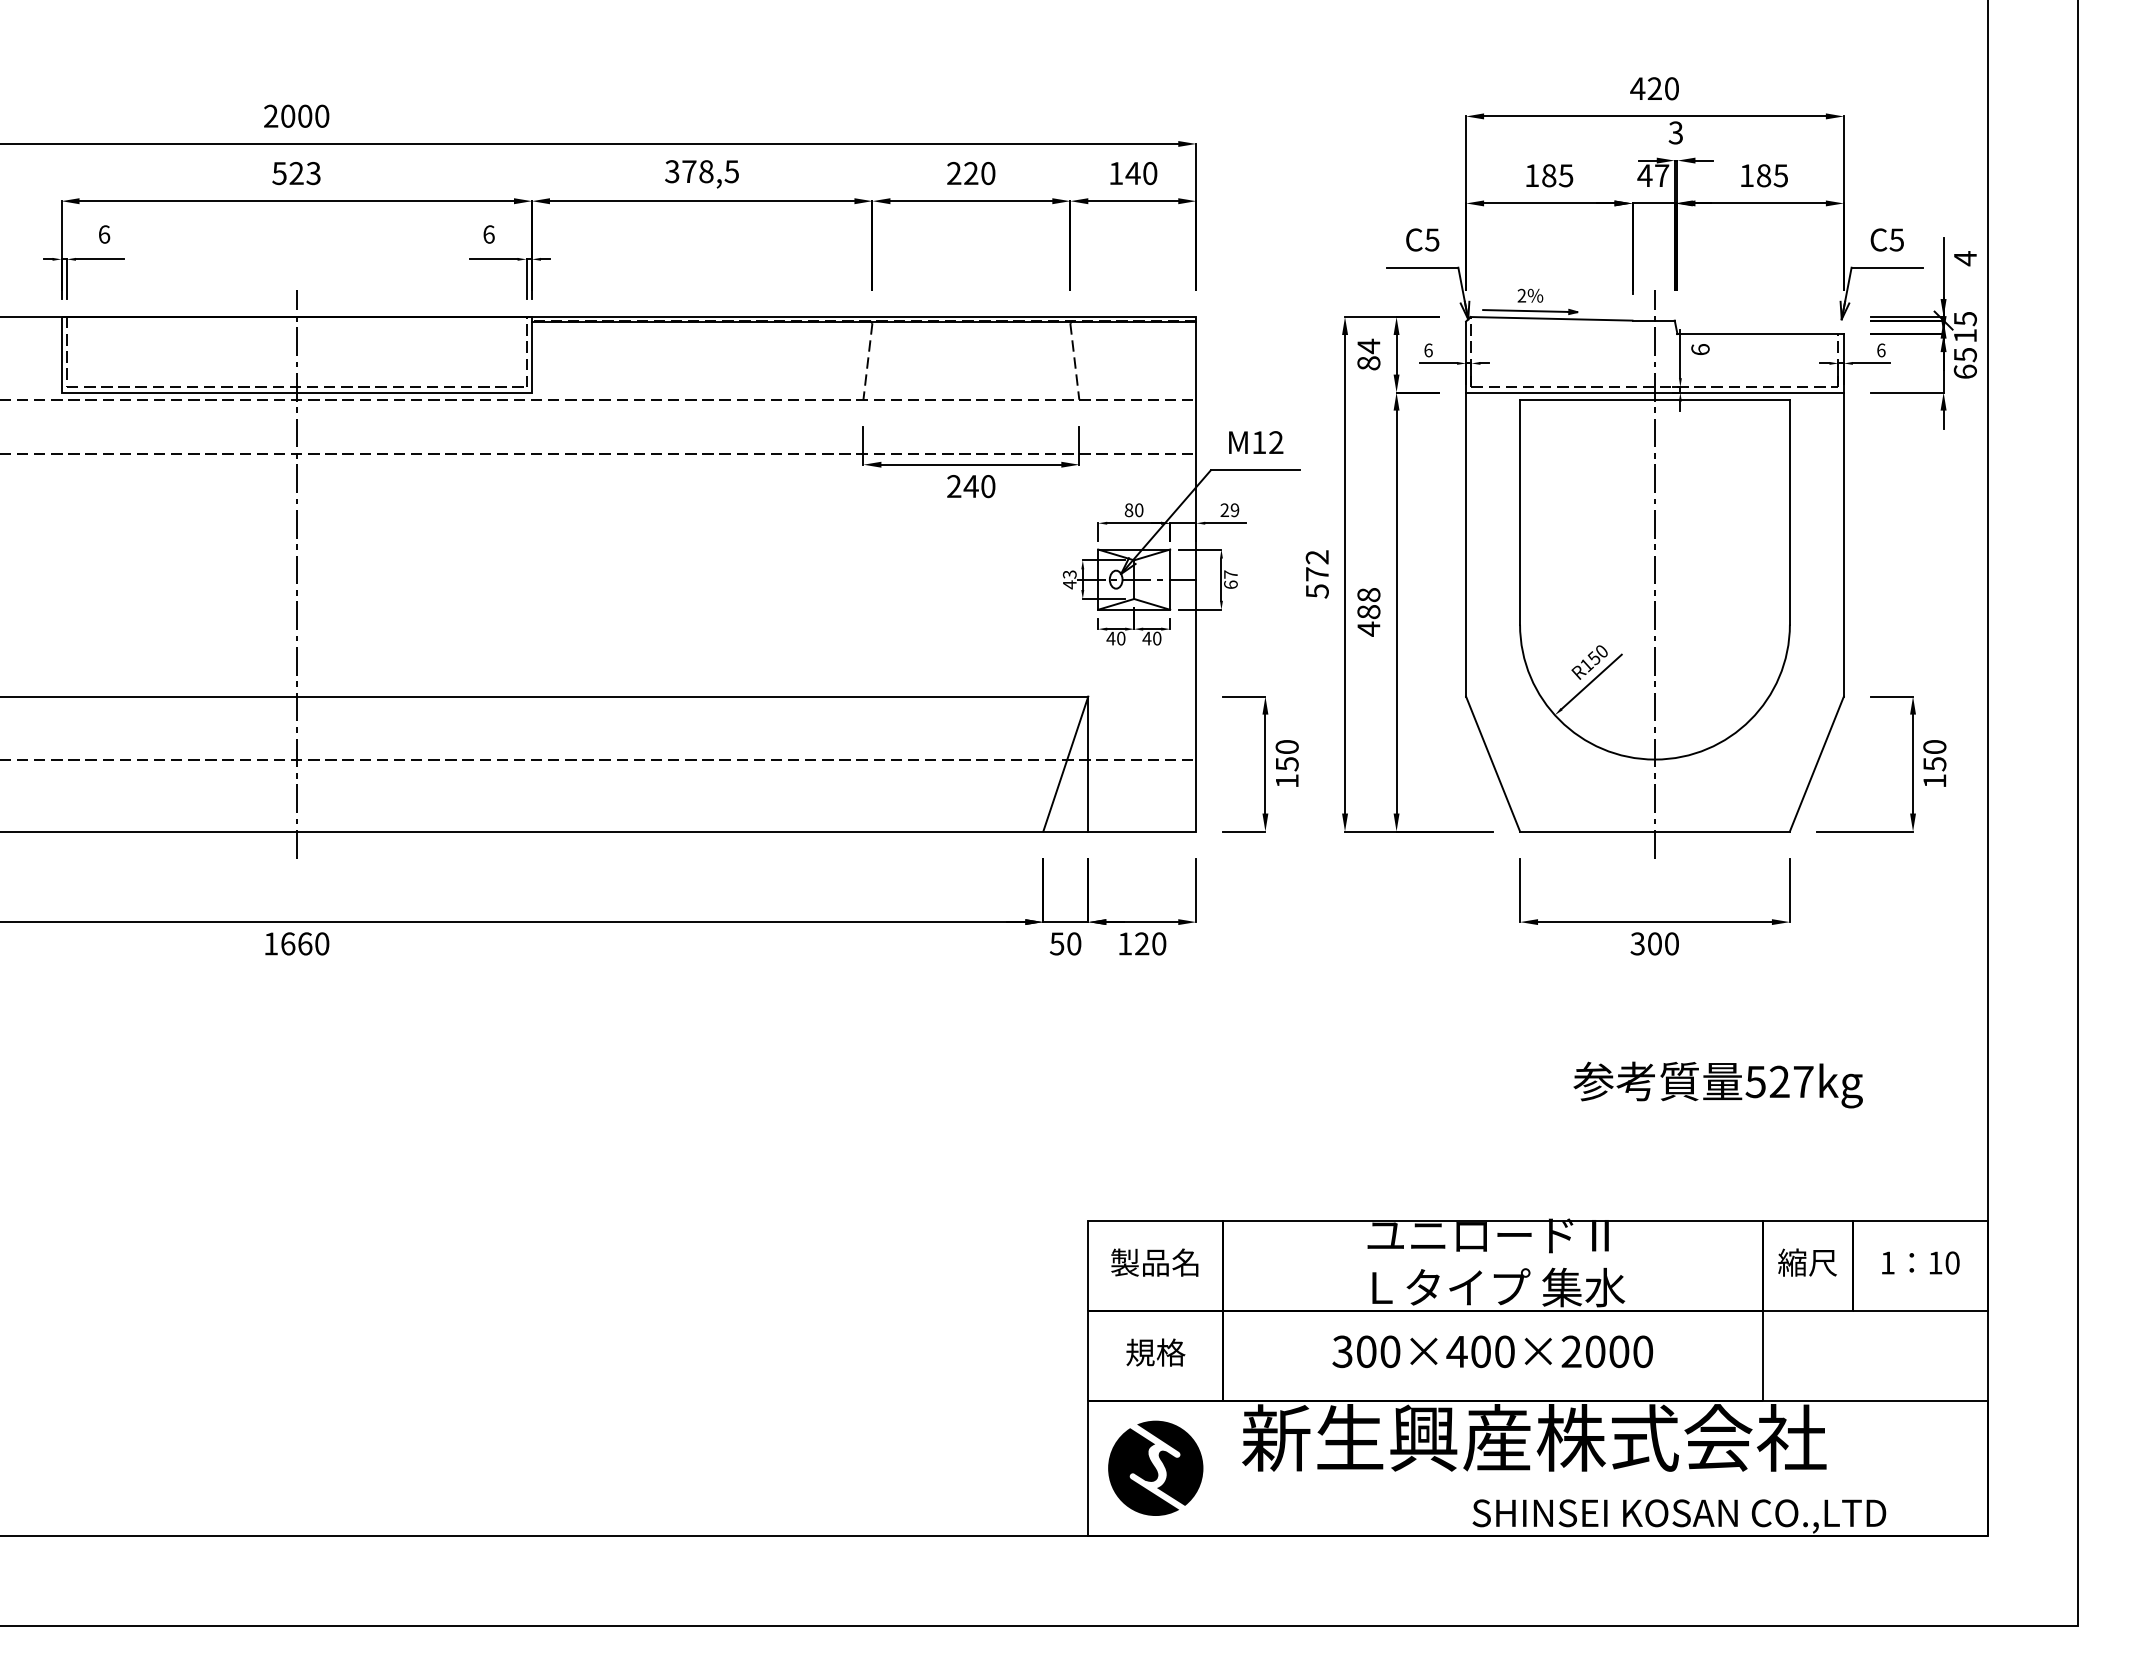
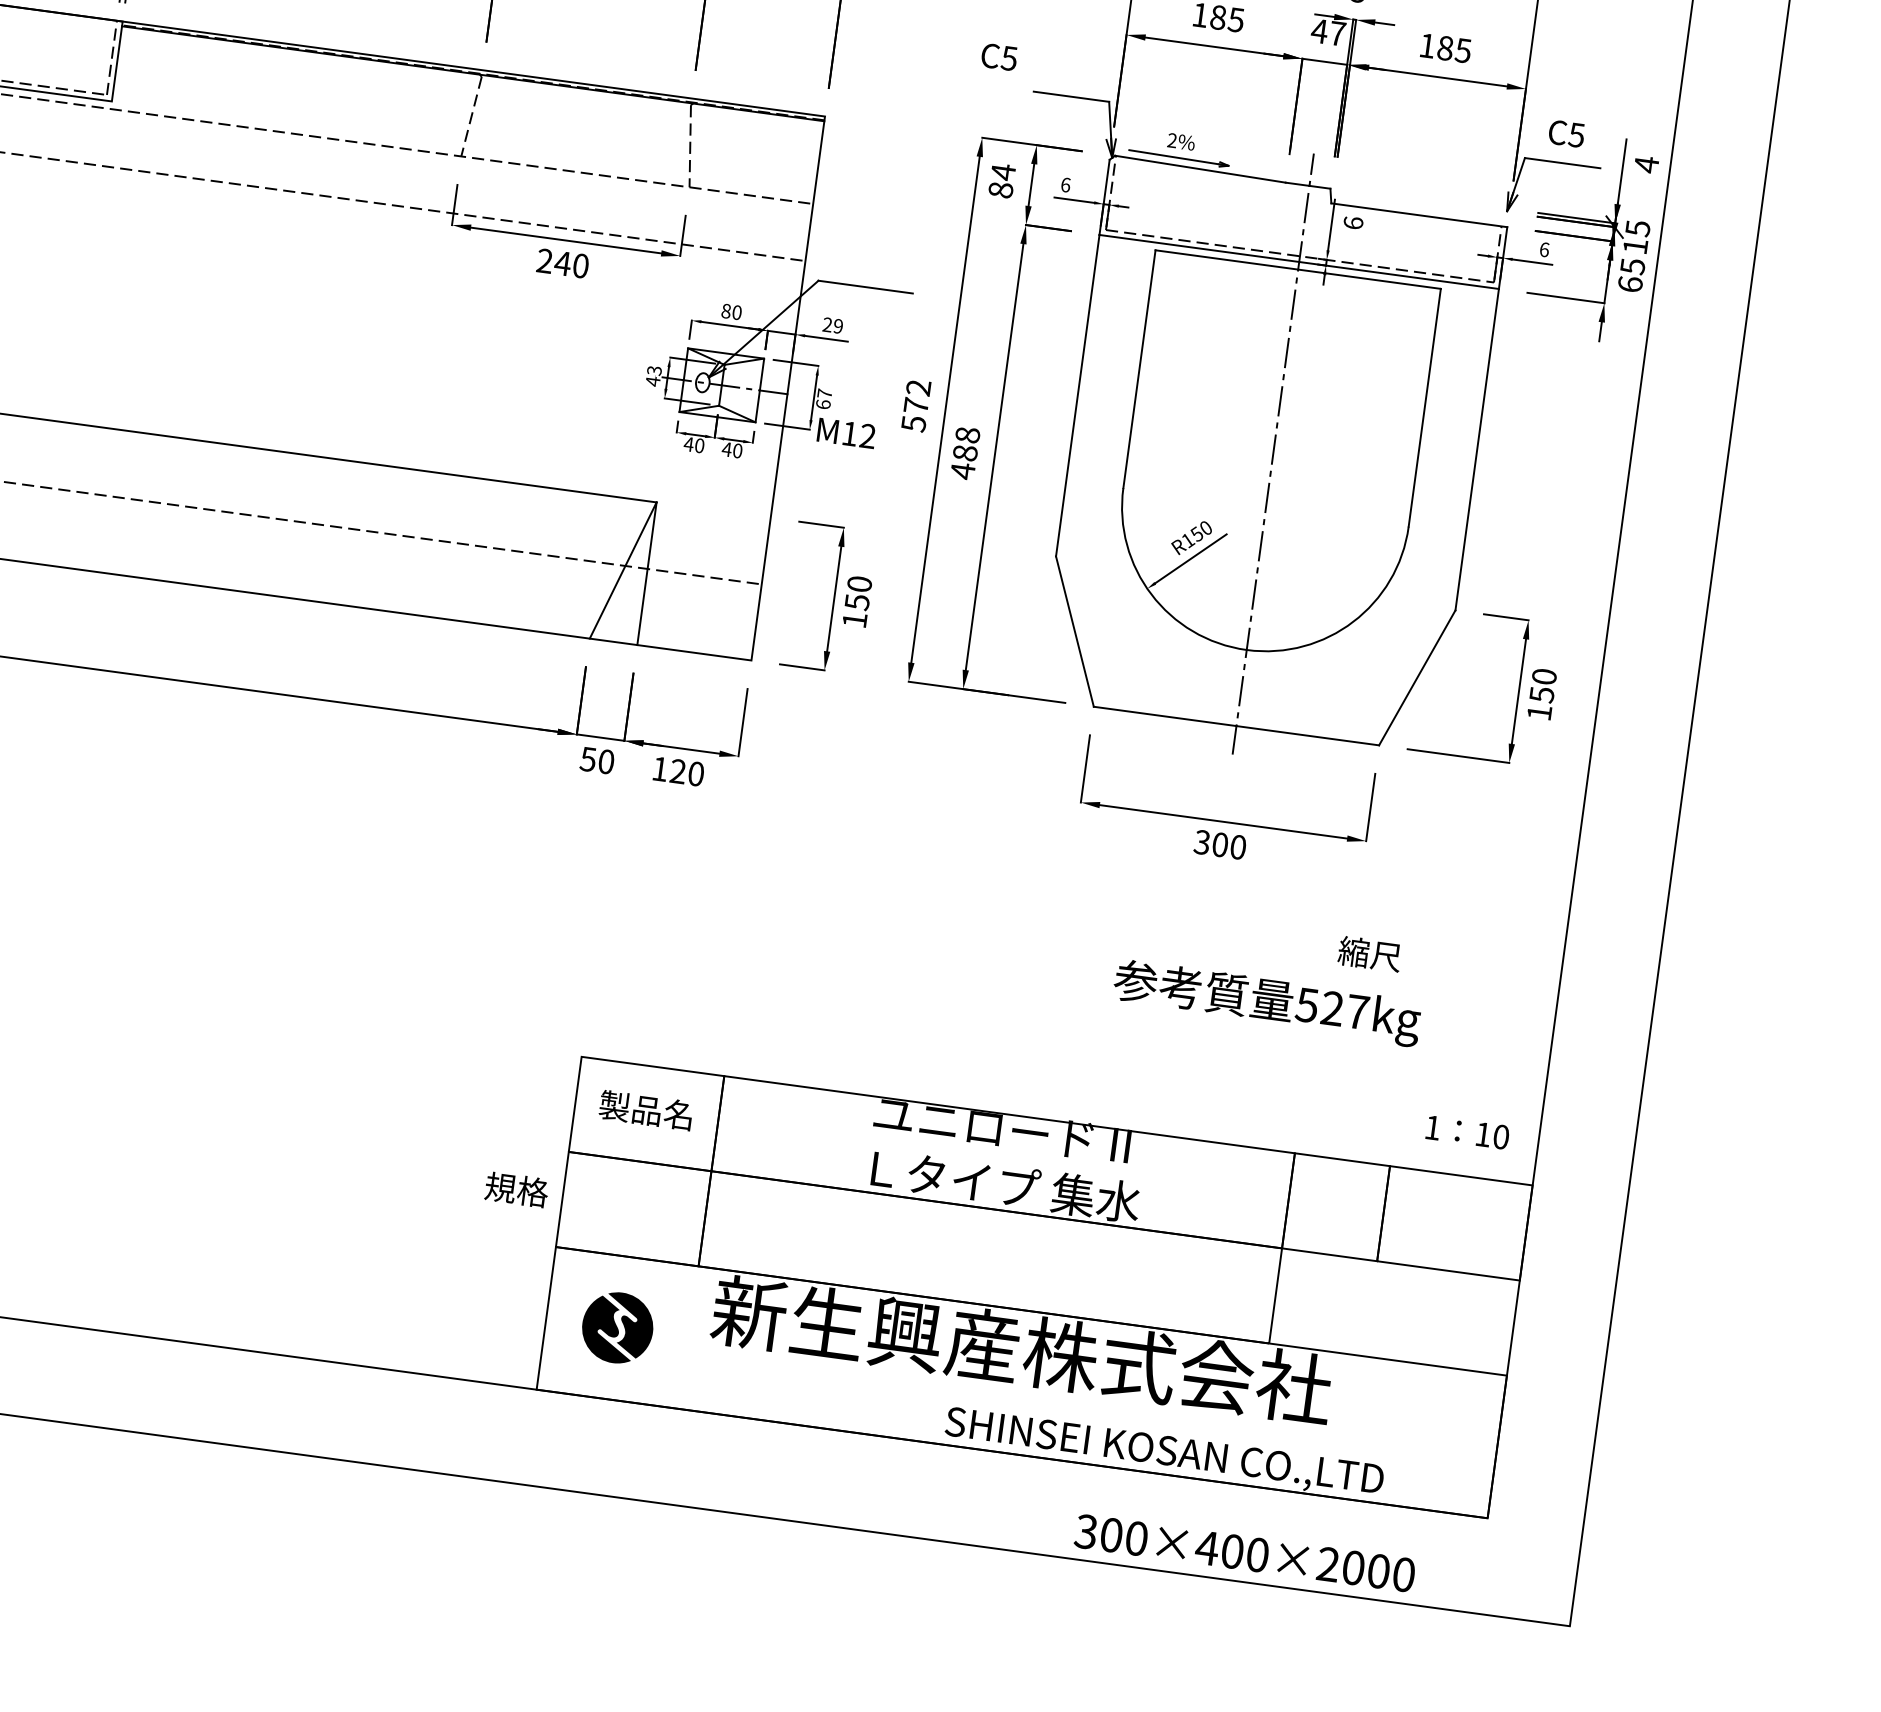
text: (1422, 239) -> (999, 56), moved
text: (1256, 442) -> (847, 433), moved
text: (1807, 1262) -> (1369, 954), moved
text: (1920, 1262) -> (1467, 1131), moved
text: (1492, 1351) -> (1244, 1552), moved
text: (1155, 1352) -> (516, 1189), moved
part: (1155, 1467) -> (617, 1327), size x0.7

